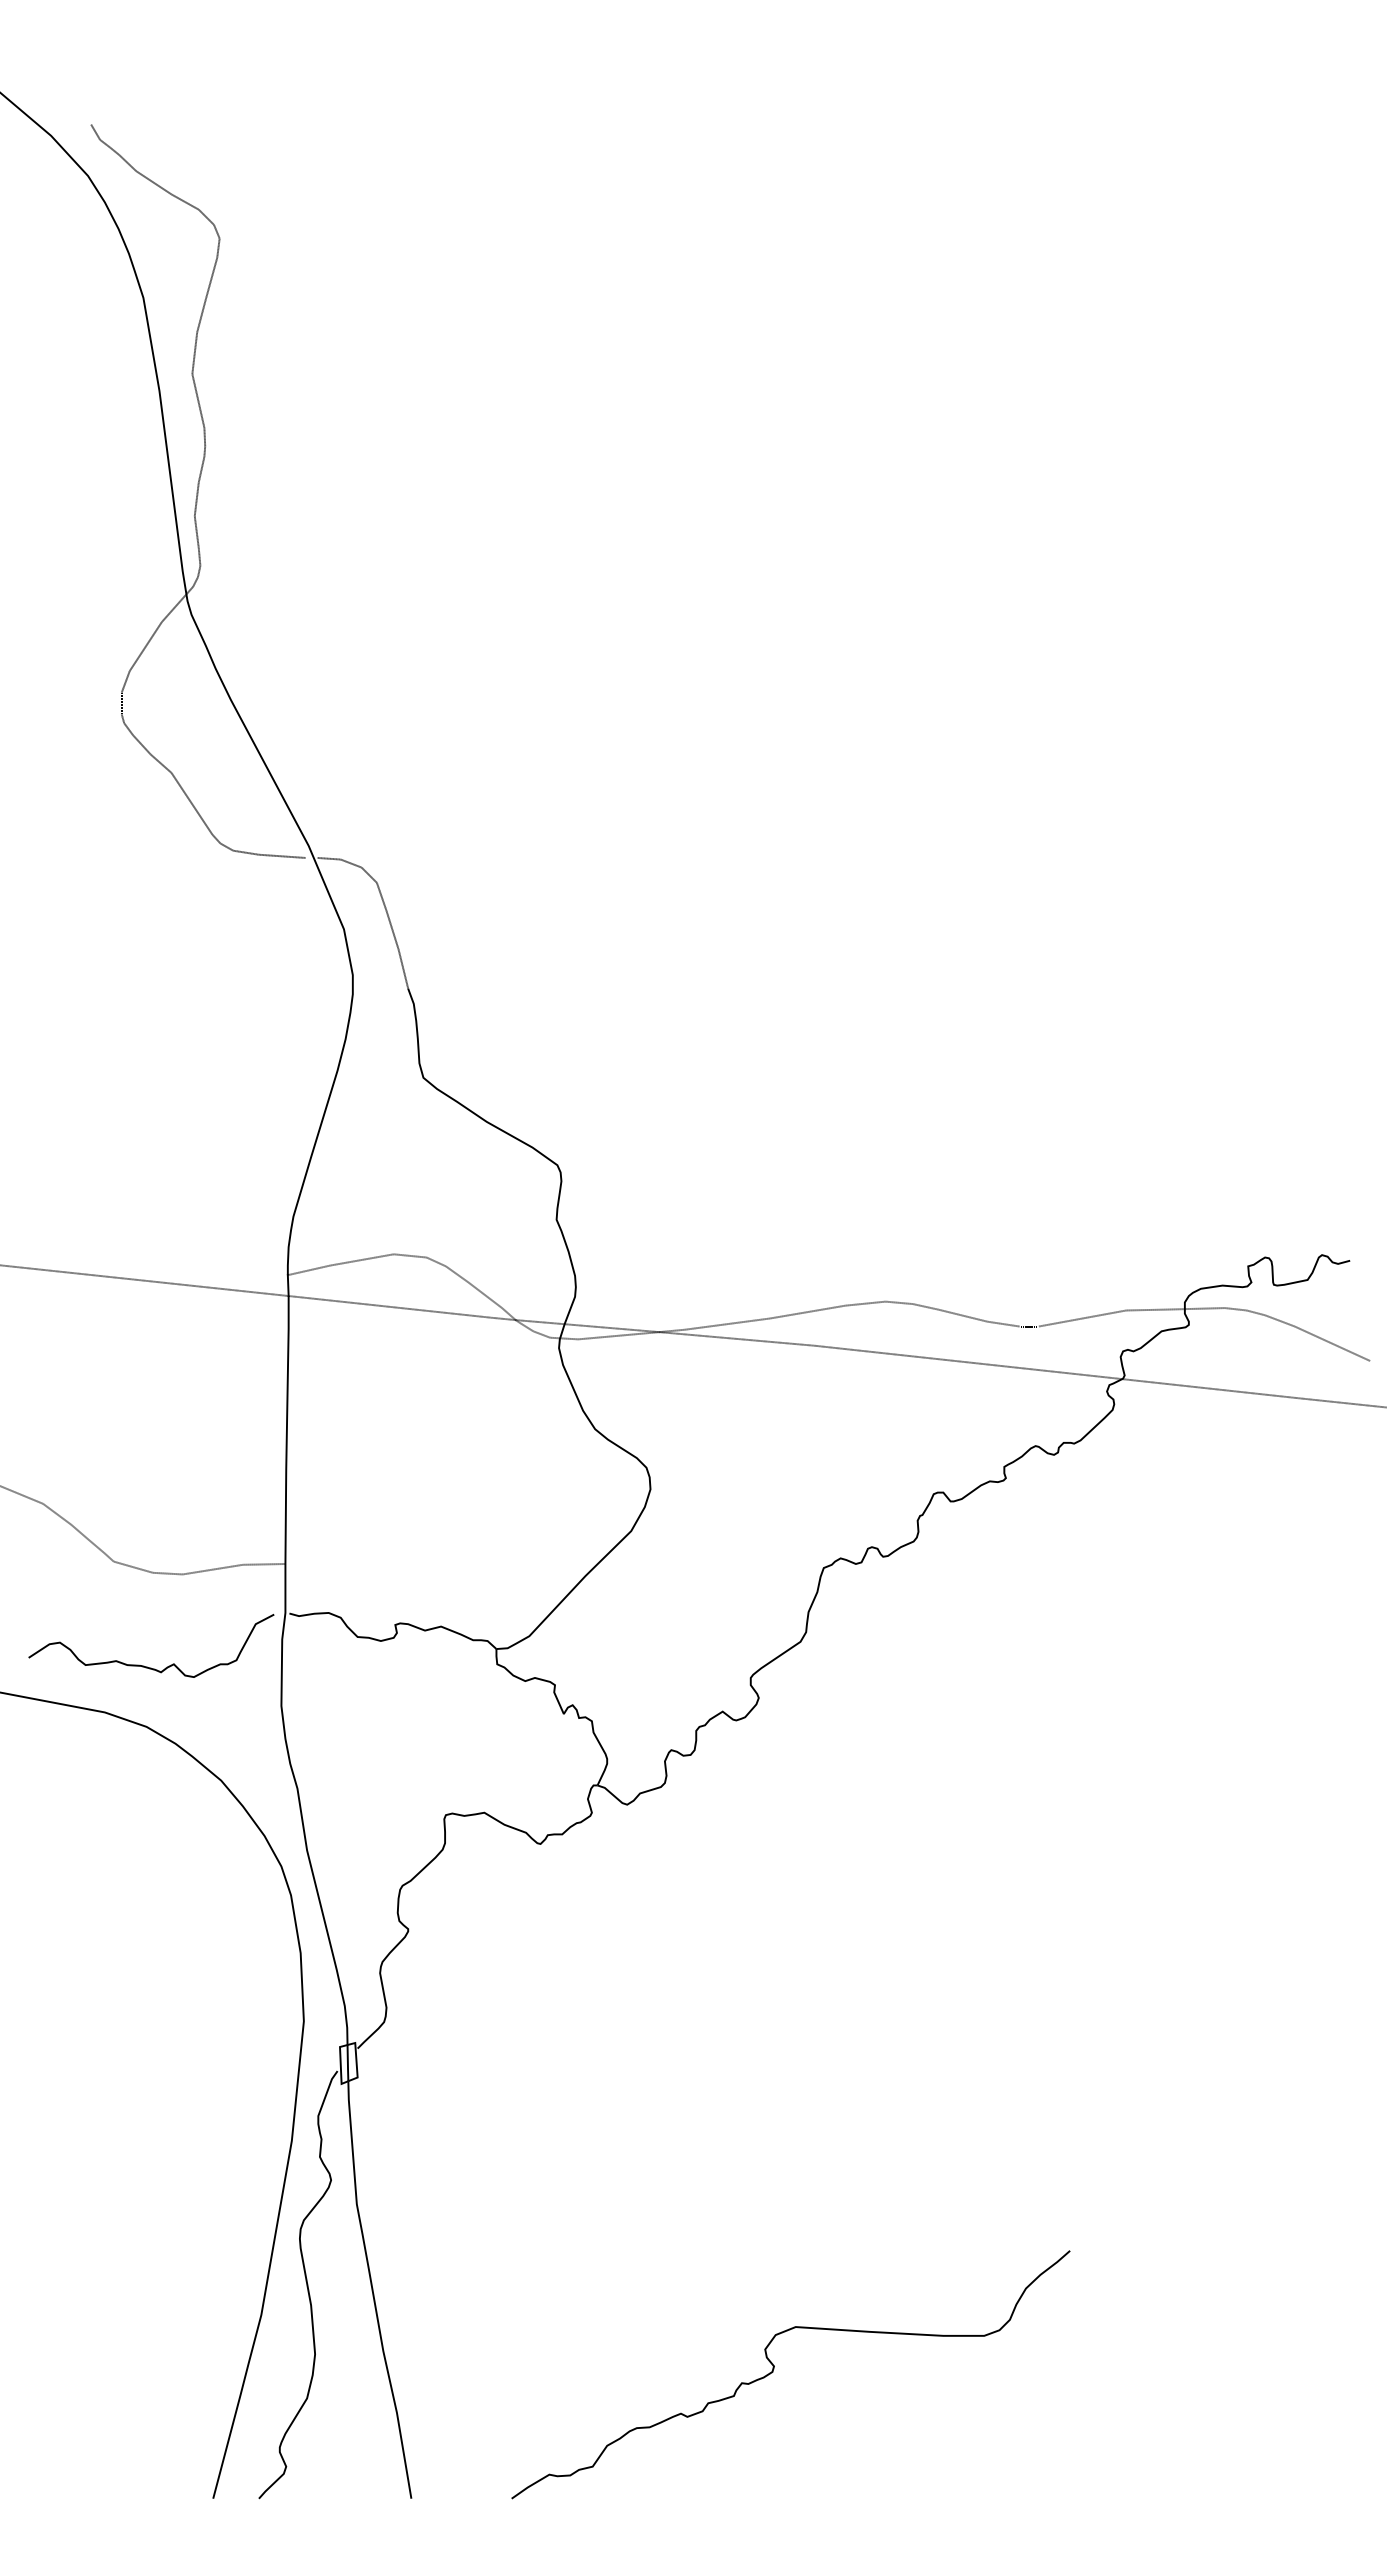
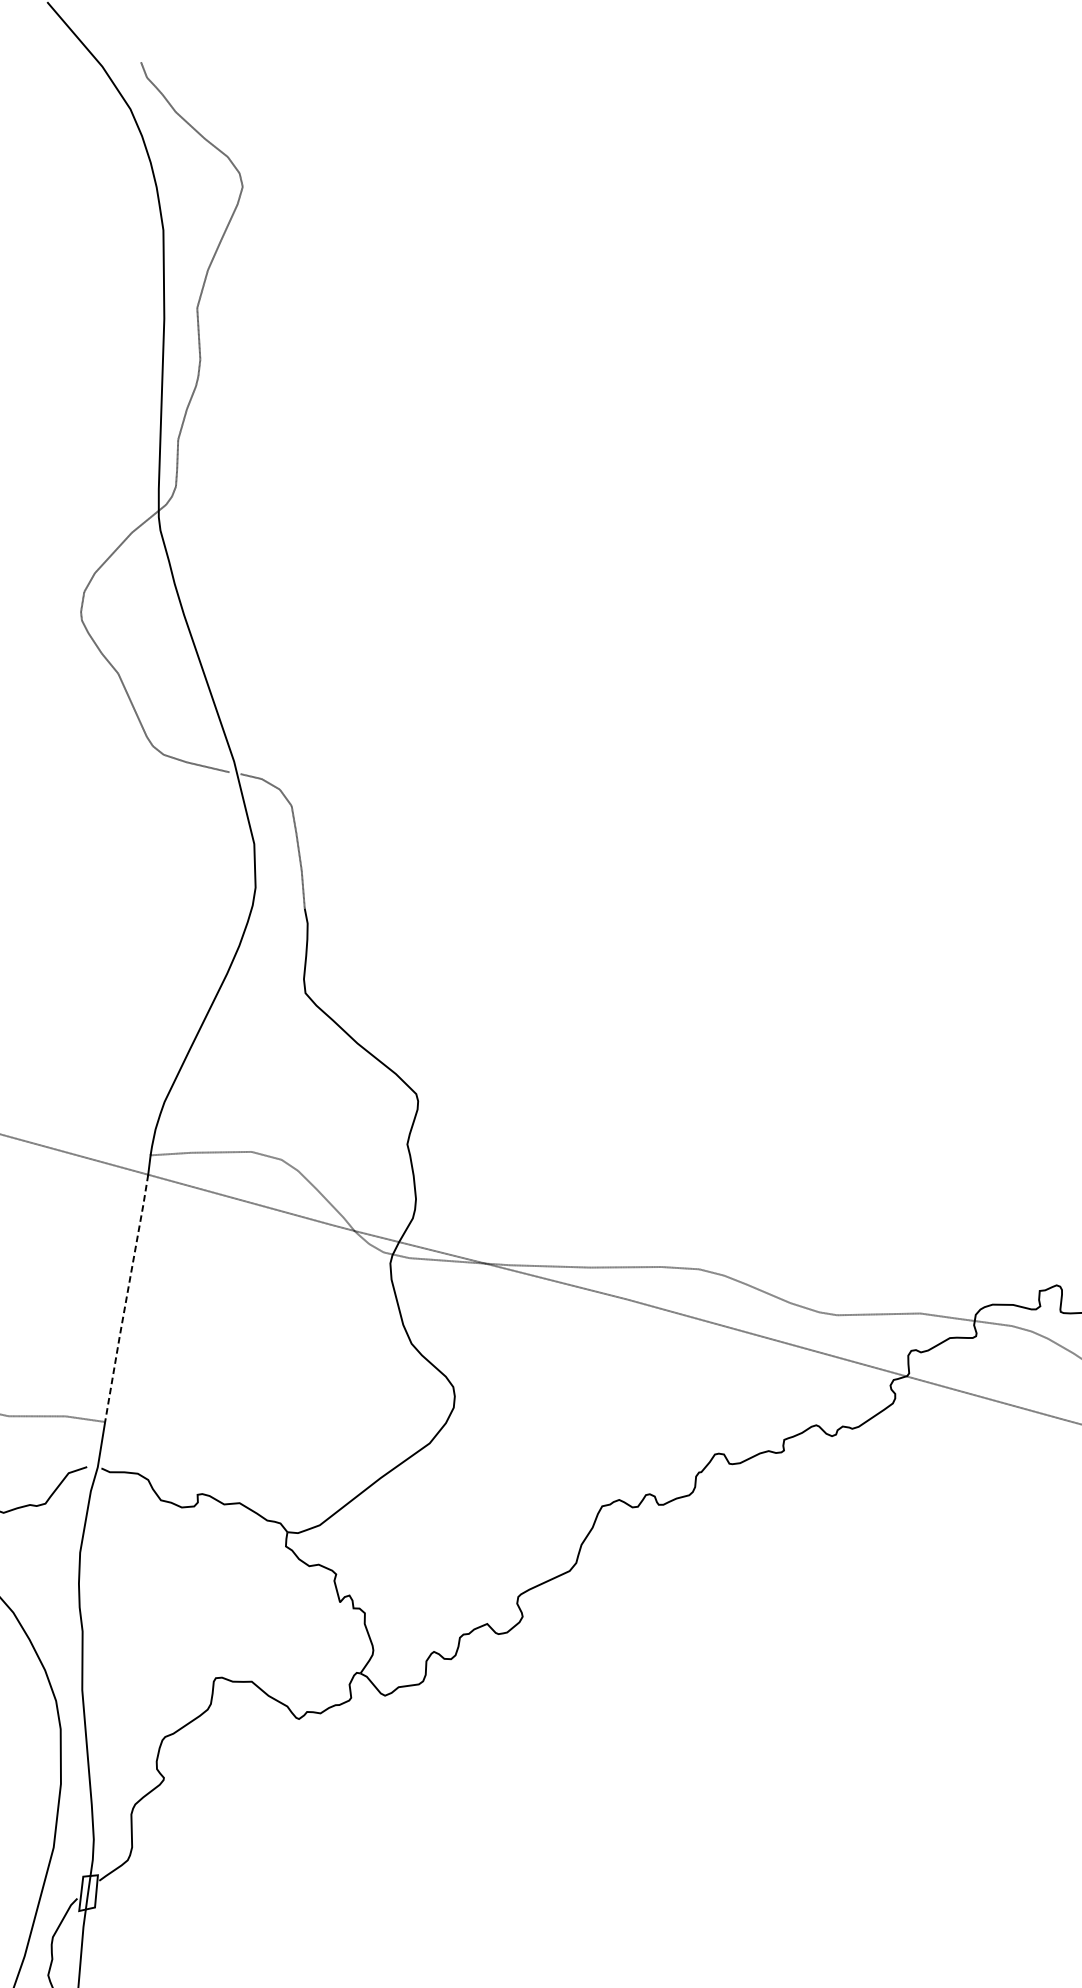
line: (286, 1430) -> (126, 1298), solid -> dashed

